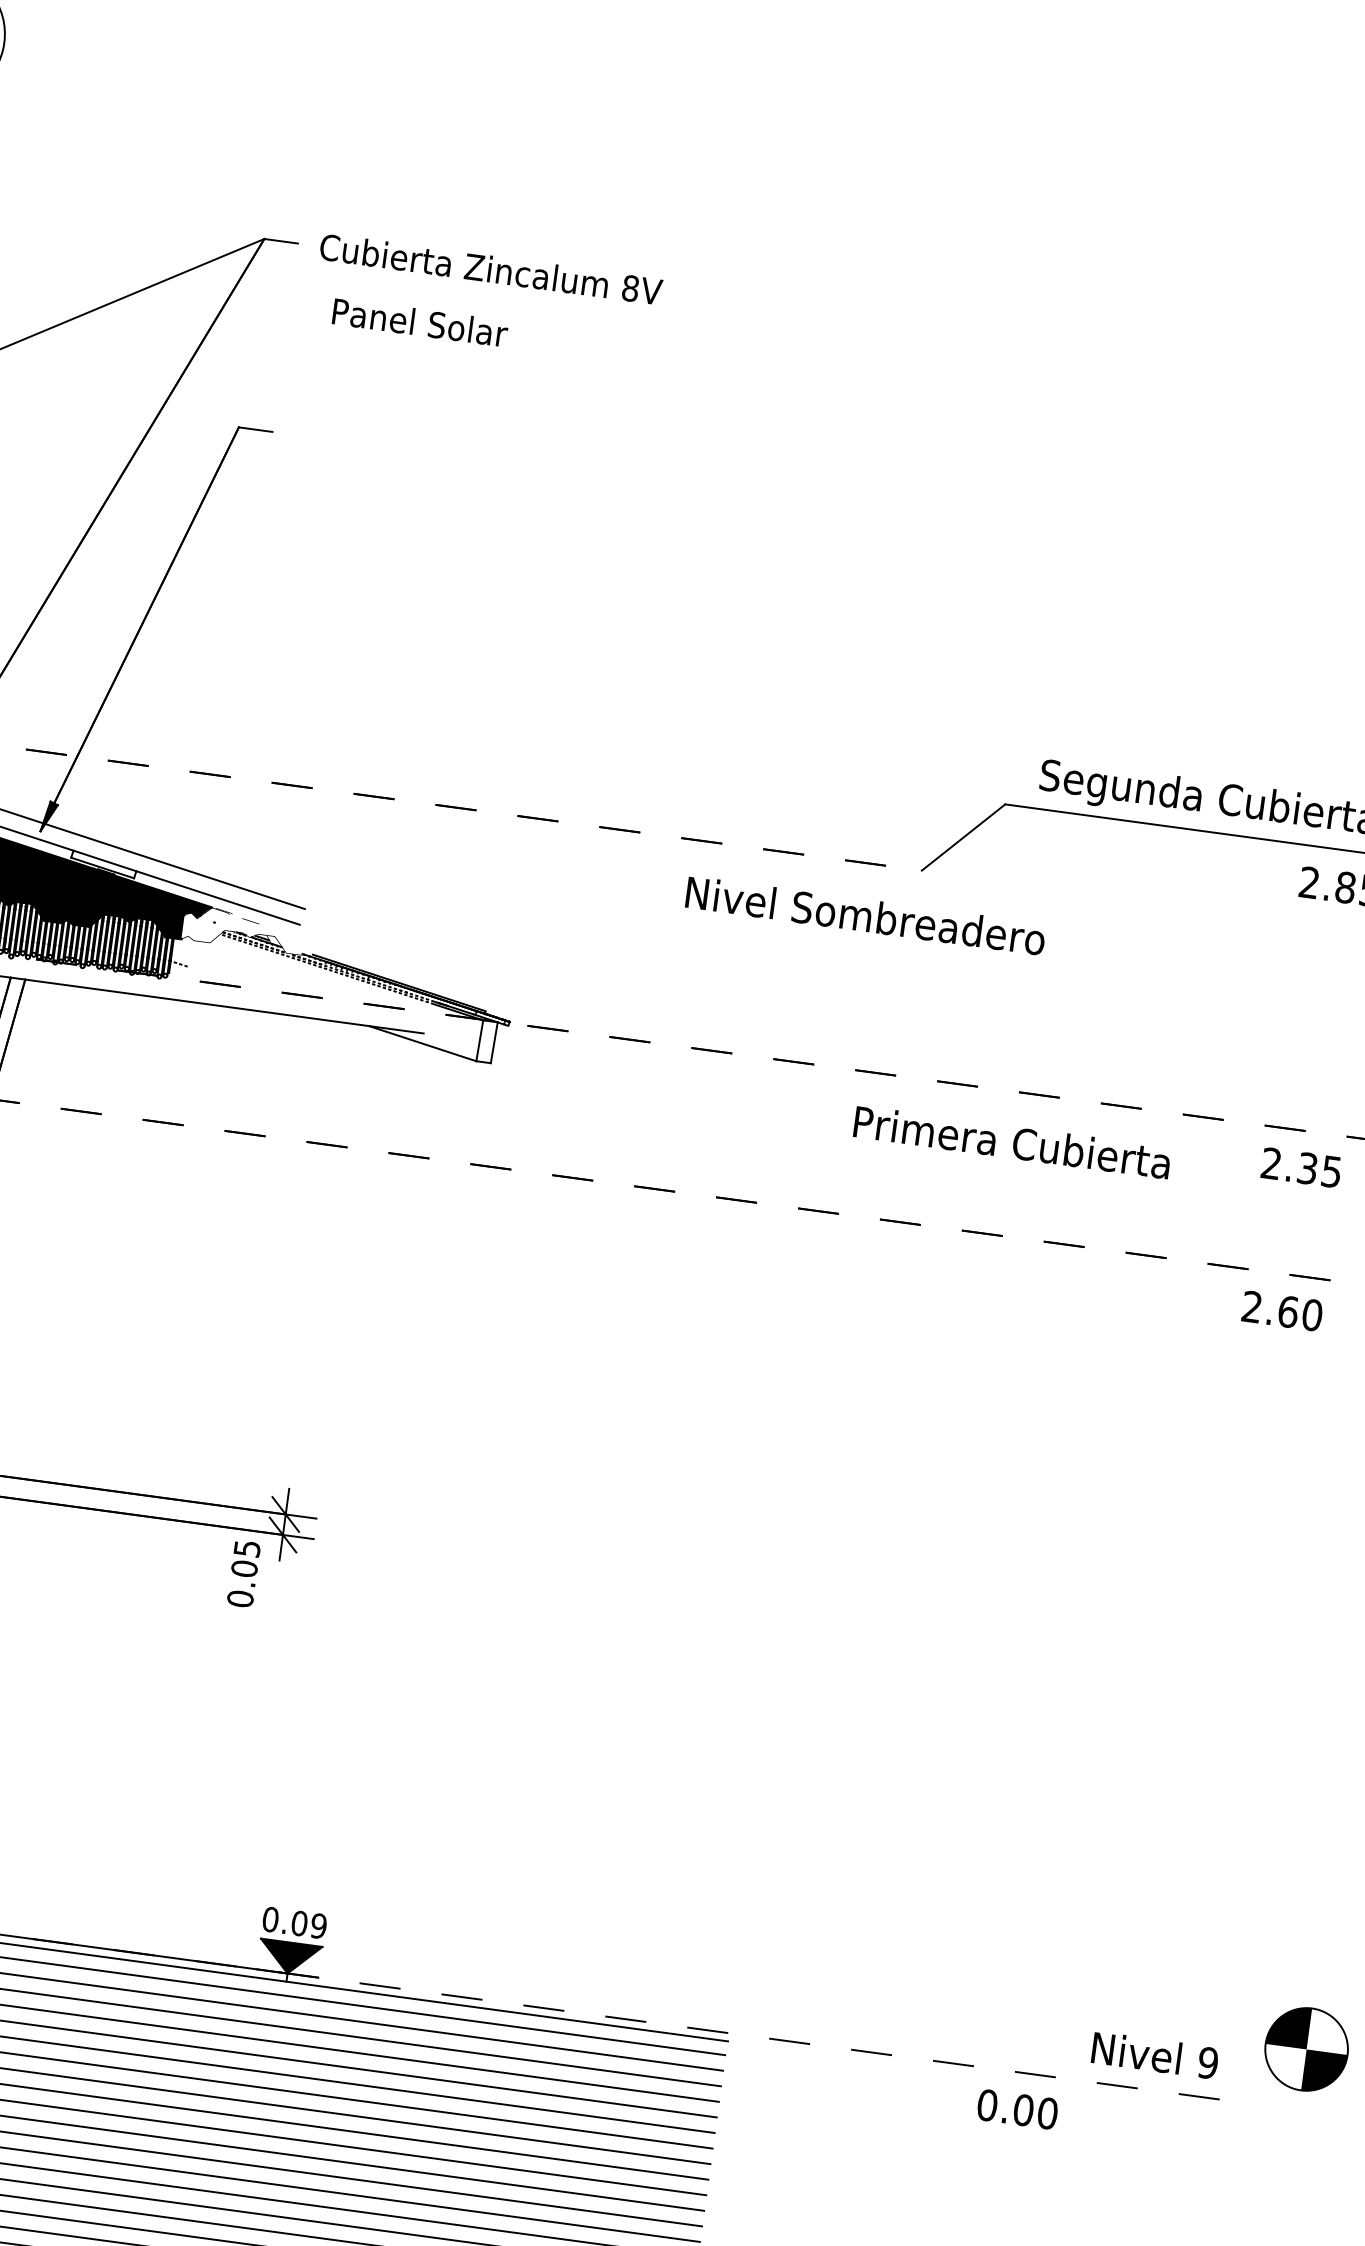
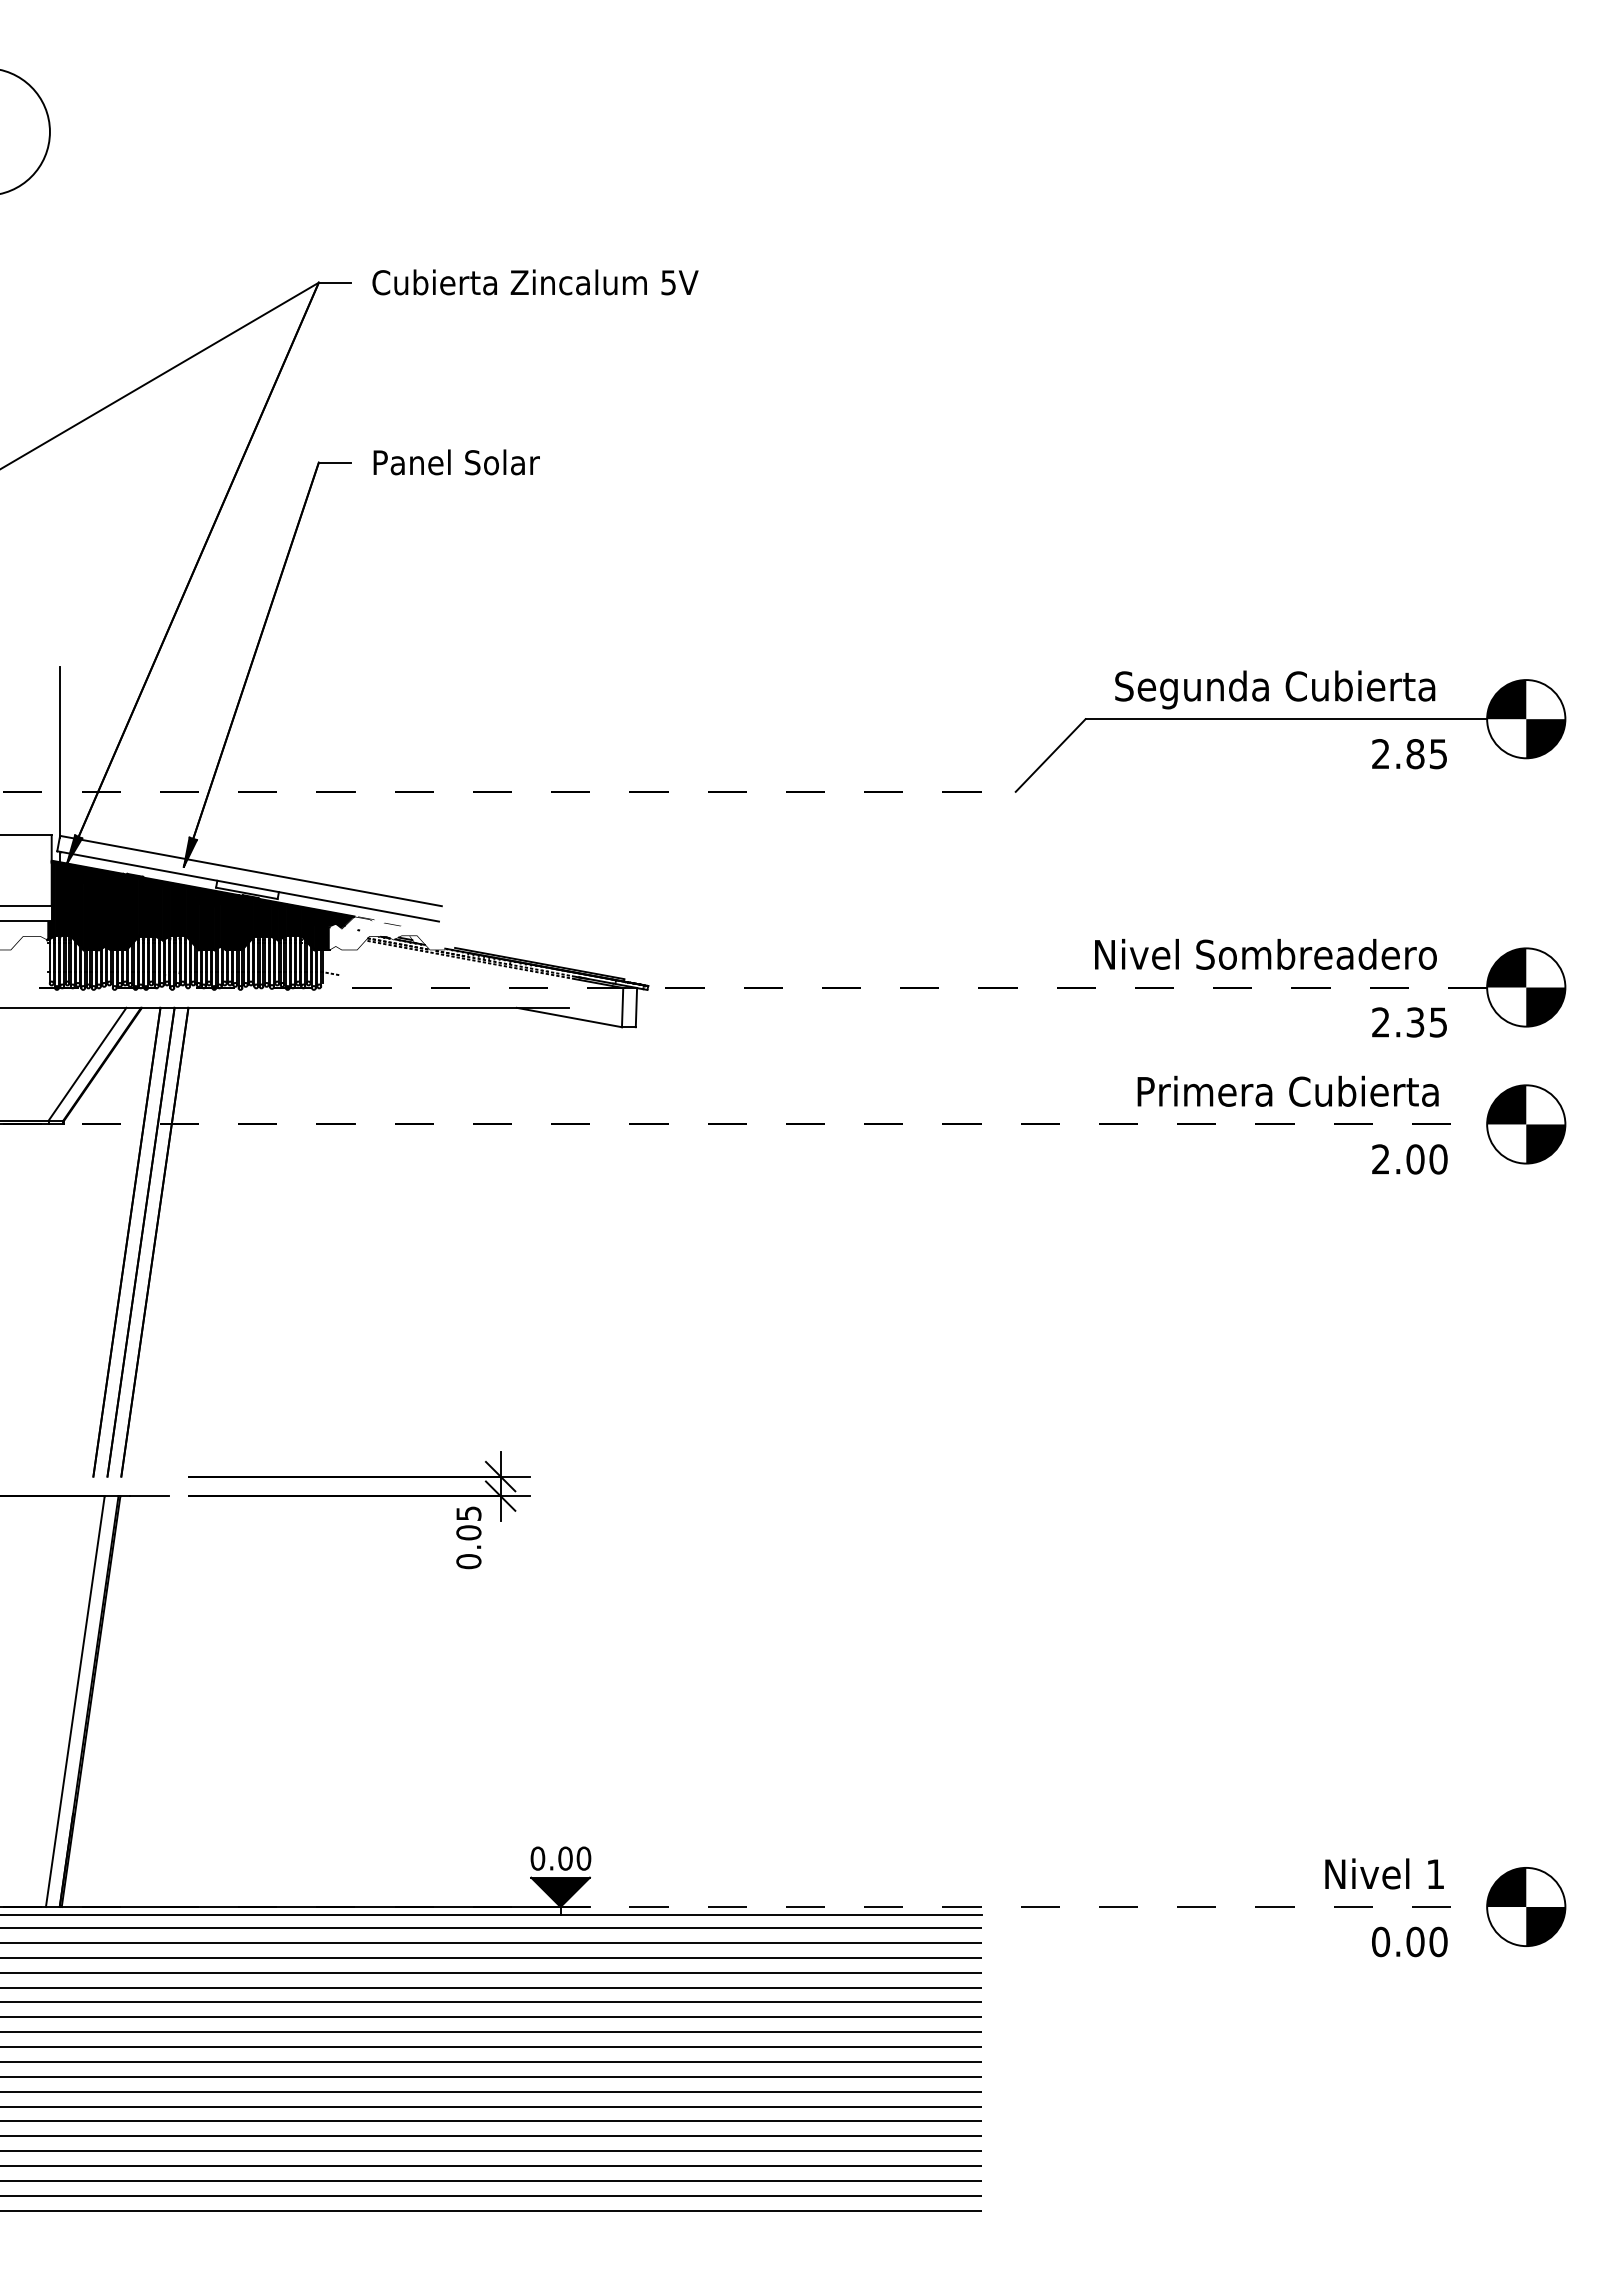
text: (630, 288) -> (668, 282), 8V -> 5V
text: (420, 322) -> (456, 462), moved
text: (865, 915) -> (1265, 954), moved
text: (1011, 1141) -> (1287, 1090), moved
text: (1288, 1312) -> (1415, 1159), 2.60 -> 2.00
text: (318, 1925) -> (583, 1858), 0.09 -> 0.00
part: (1306, 2048) -> (1526, 1906), moved
text: (1208, 2063) -> (1435, 1874), 9 -> 1
text: (1017, 2108) -> (1409, 1941), moved

